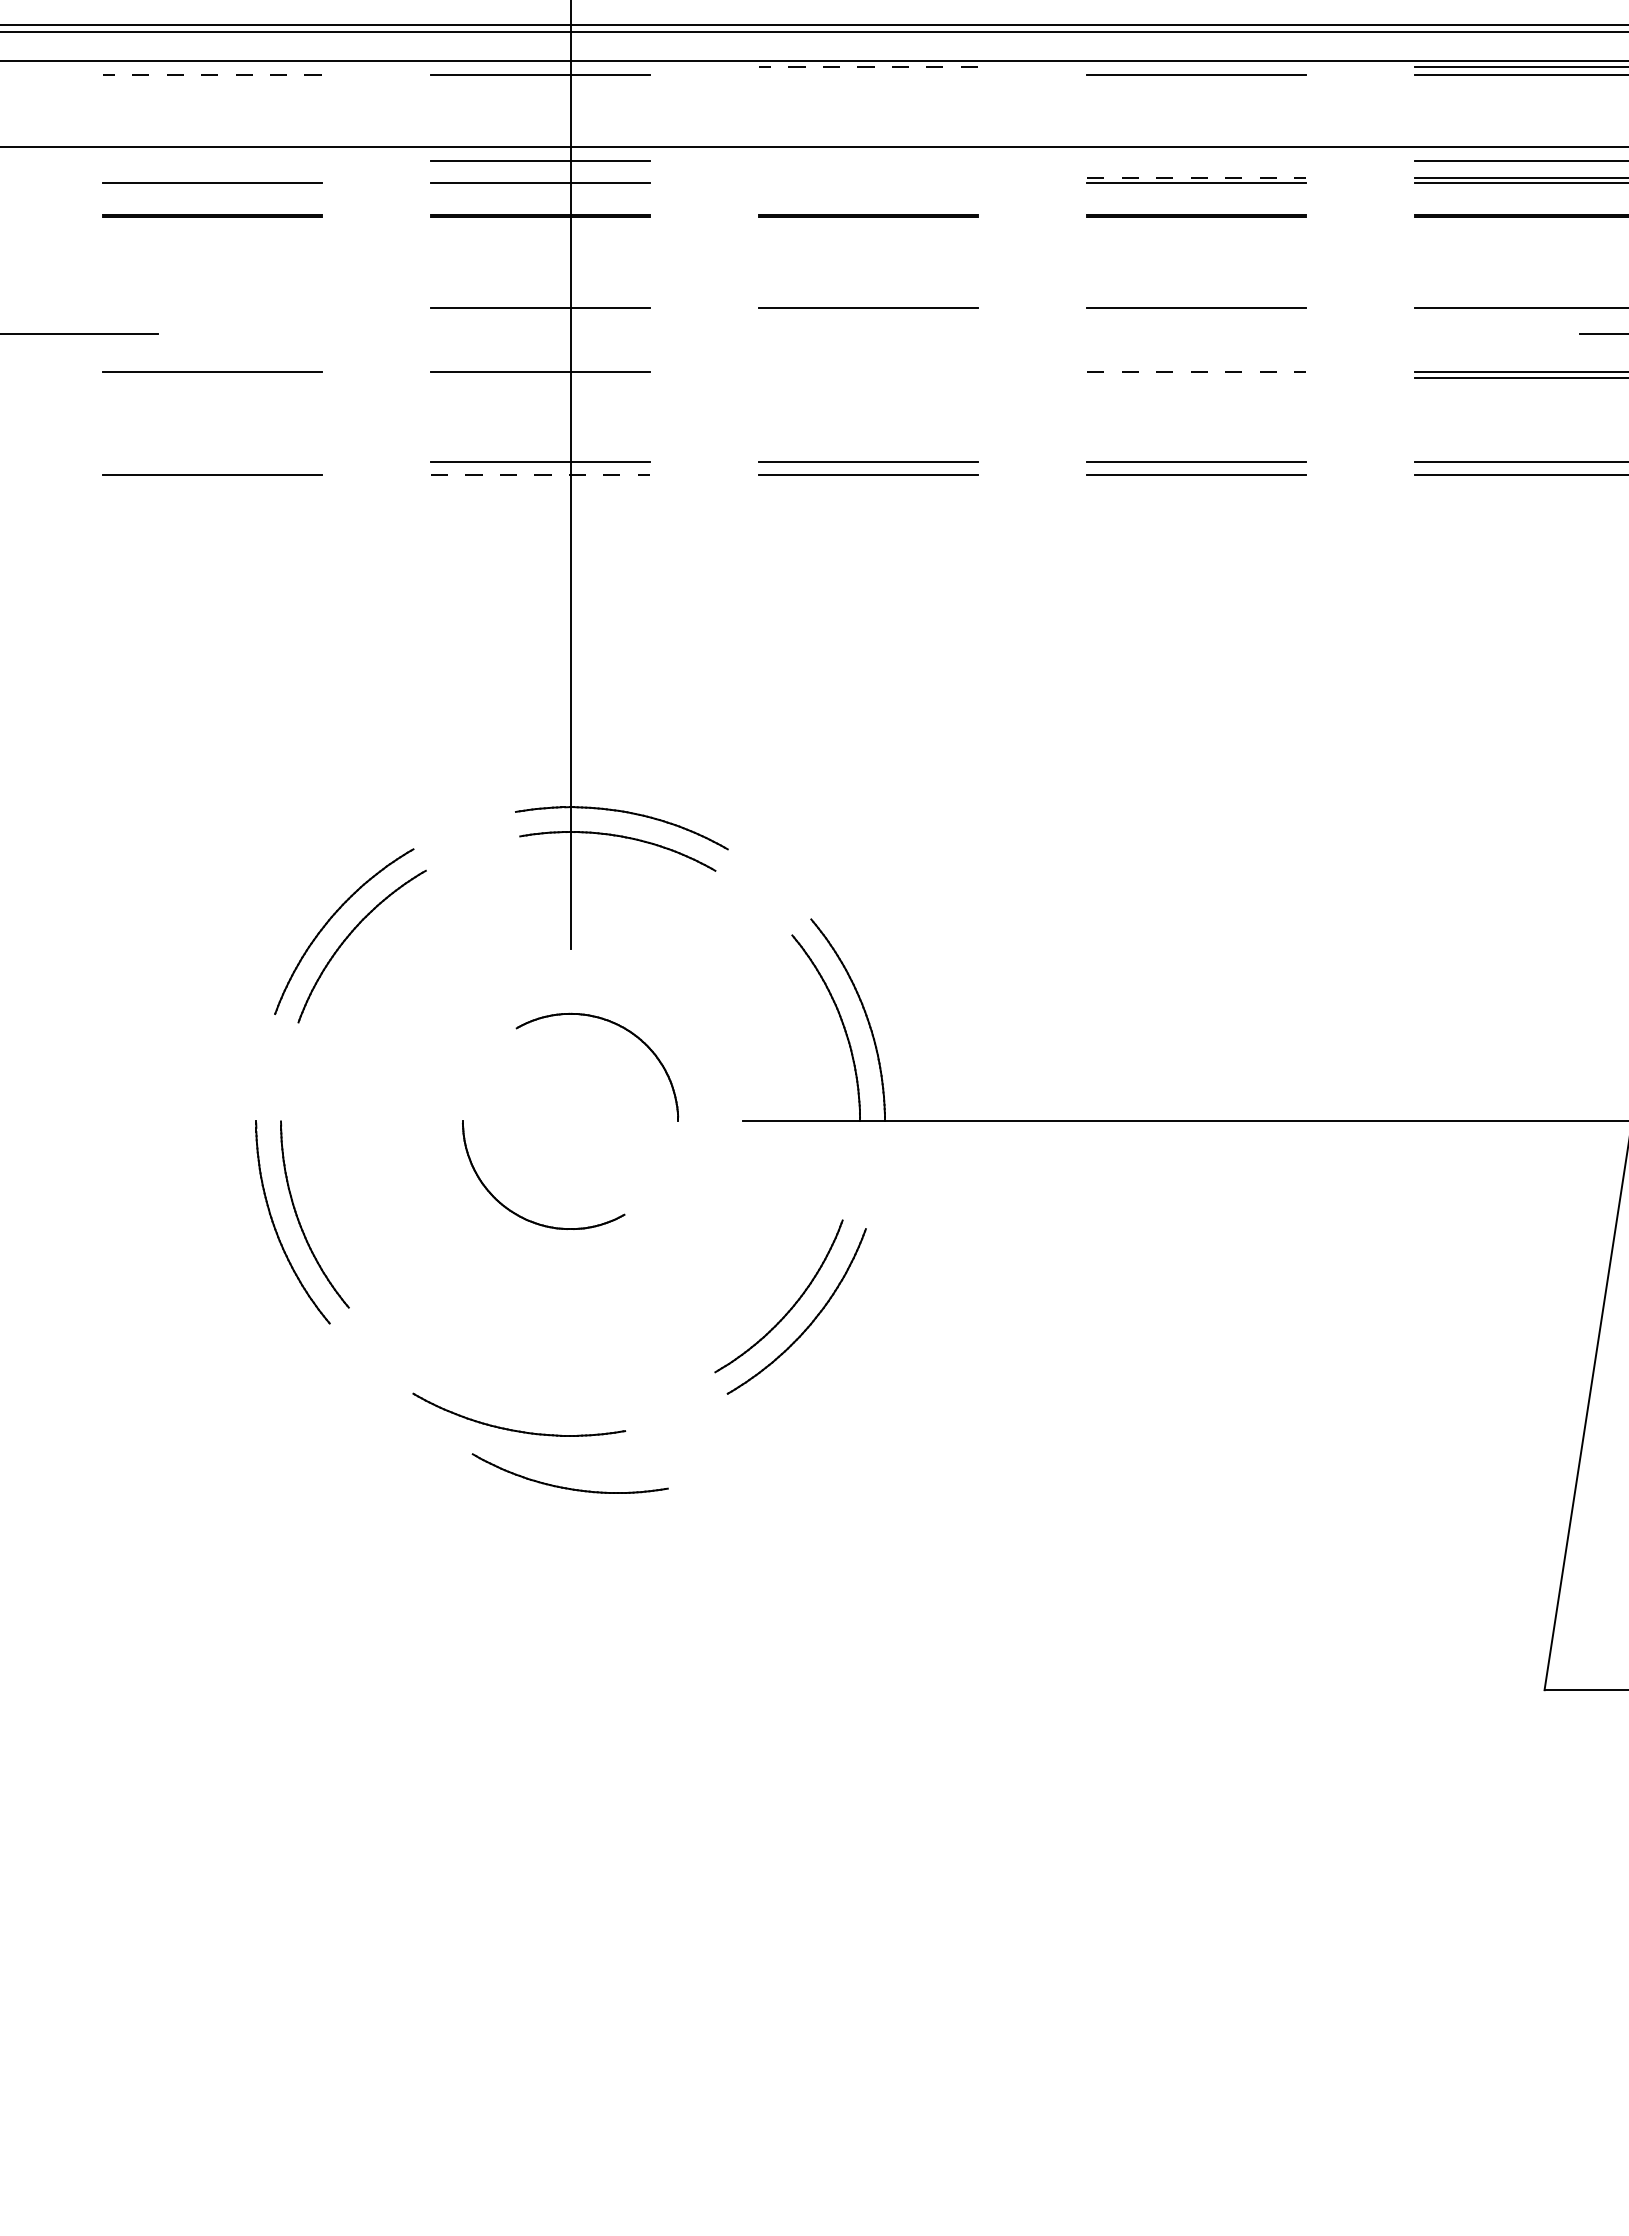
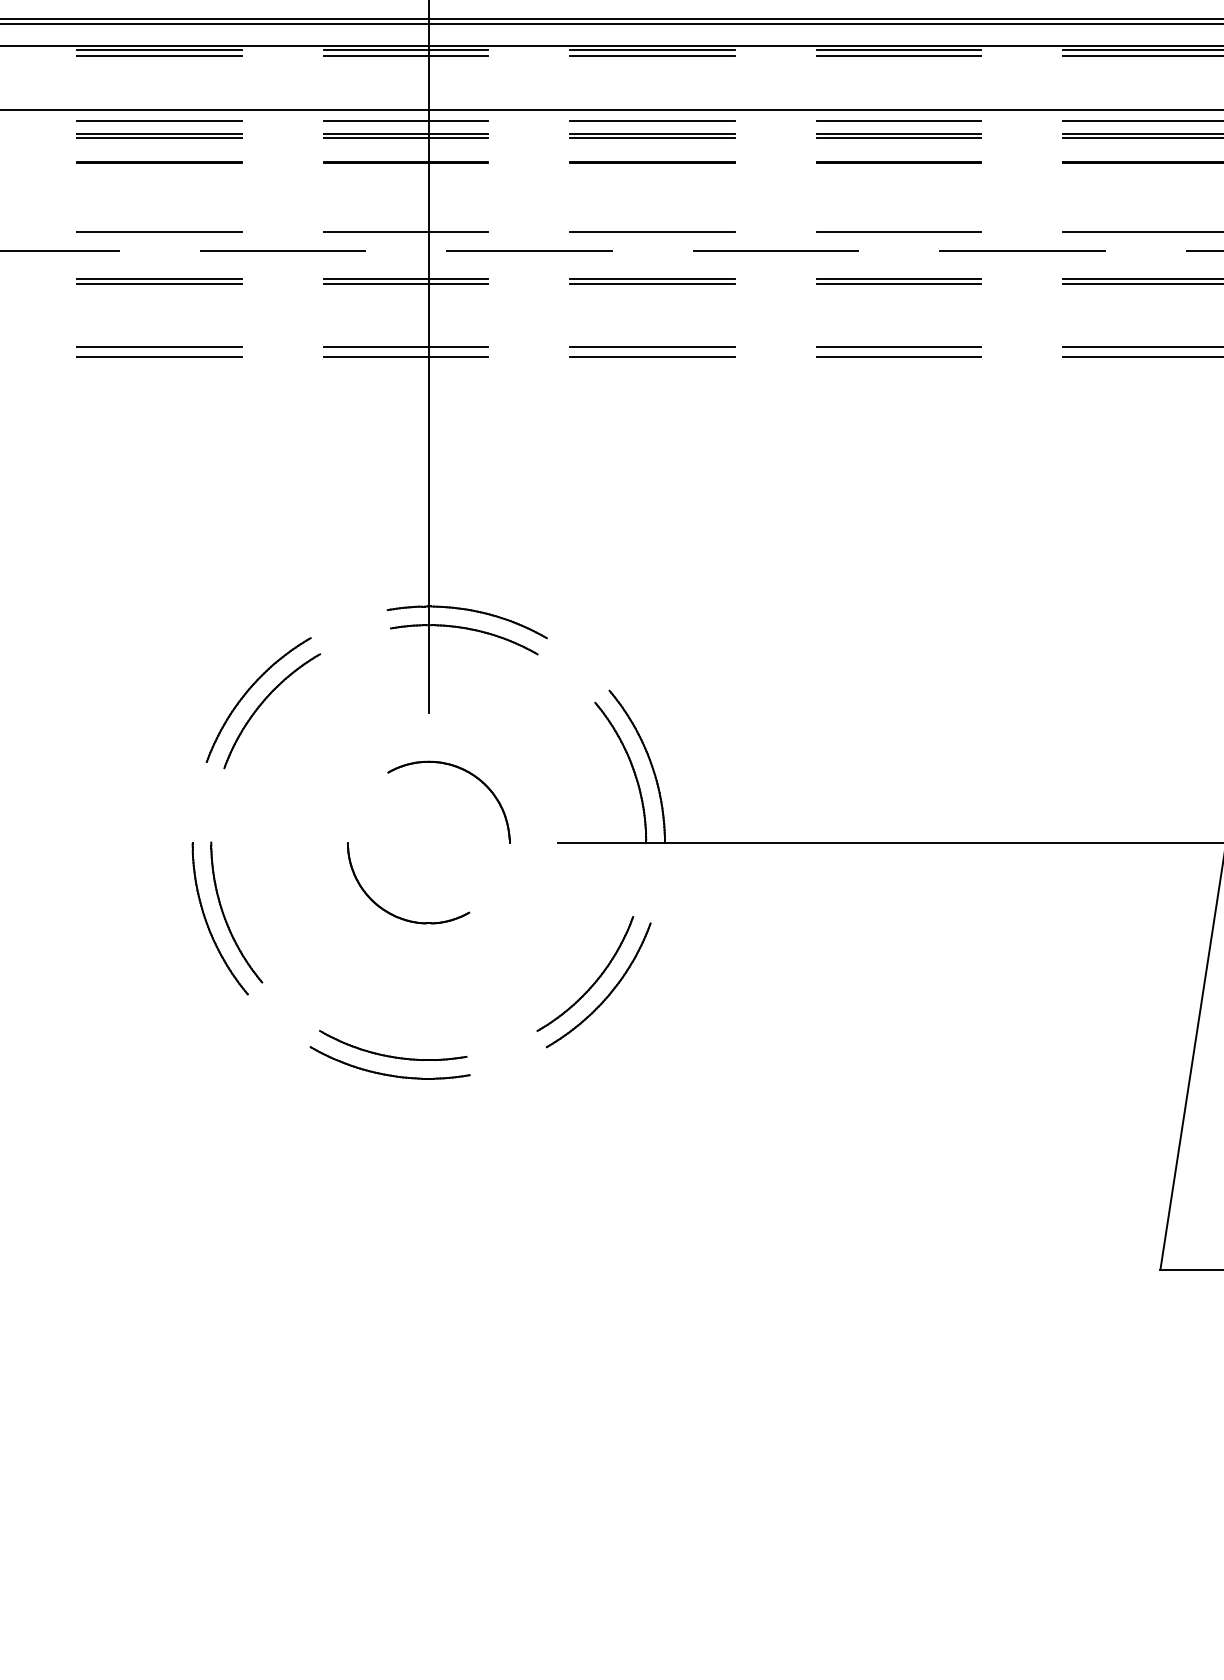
line: (211, 66) -> (159, 50), added
line: (540, 66) -> (406, 50), added
line: (868, 66) -> (652, 50), dashed -> solid
line: (1196, 66) -> (898, 50), added
line: (211, 74) -> (159, 56), dashed -> solid
line: (868, 74) -> (652, 56), added
line: (211, 160) -> (159, 120), added
line: (868, 160) -> (652, 120), added
line: (1196, 160) -> (898, 120), added
line: (211, 178) -> (159, 134), added
line: (540, 178) -> (406, 134), added
line: (1197, 178) -> (899, 134), dashed -> solid
part: (868, 180) -> (652, 135), added
line: (211, 307) -> (159, 231), added
line: (376, 333) -> (282, 250), added
line: (704, 333) -> (529, 250), added
line: (1032, 333) -> (775, 250), added
line: (1360, 333) -> (1022, 250), added
line: (868, 371) -> (652, 279), added
line: (1197, 371) -> (899, 279), dashed -> solid
line: (211, 378) -> (159, 284), added
line: (540, 378) -> (406, 284), added
line: (868, 378) -> (652, 284), added
line: (1196, 378) -> (898, 284), added
line: (211, 461) -> (159, 346), added
line: (540, 474) -> (406, 356), dashed -> solid
part: (568, 1487) -> (391, 1055), moved

